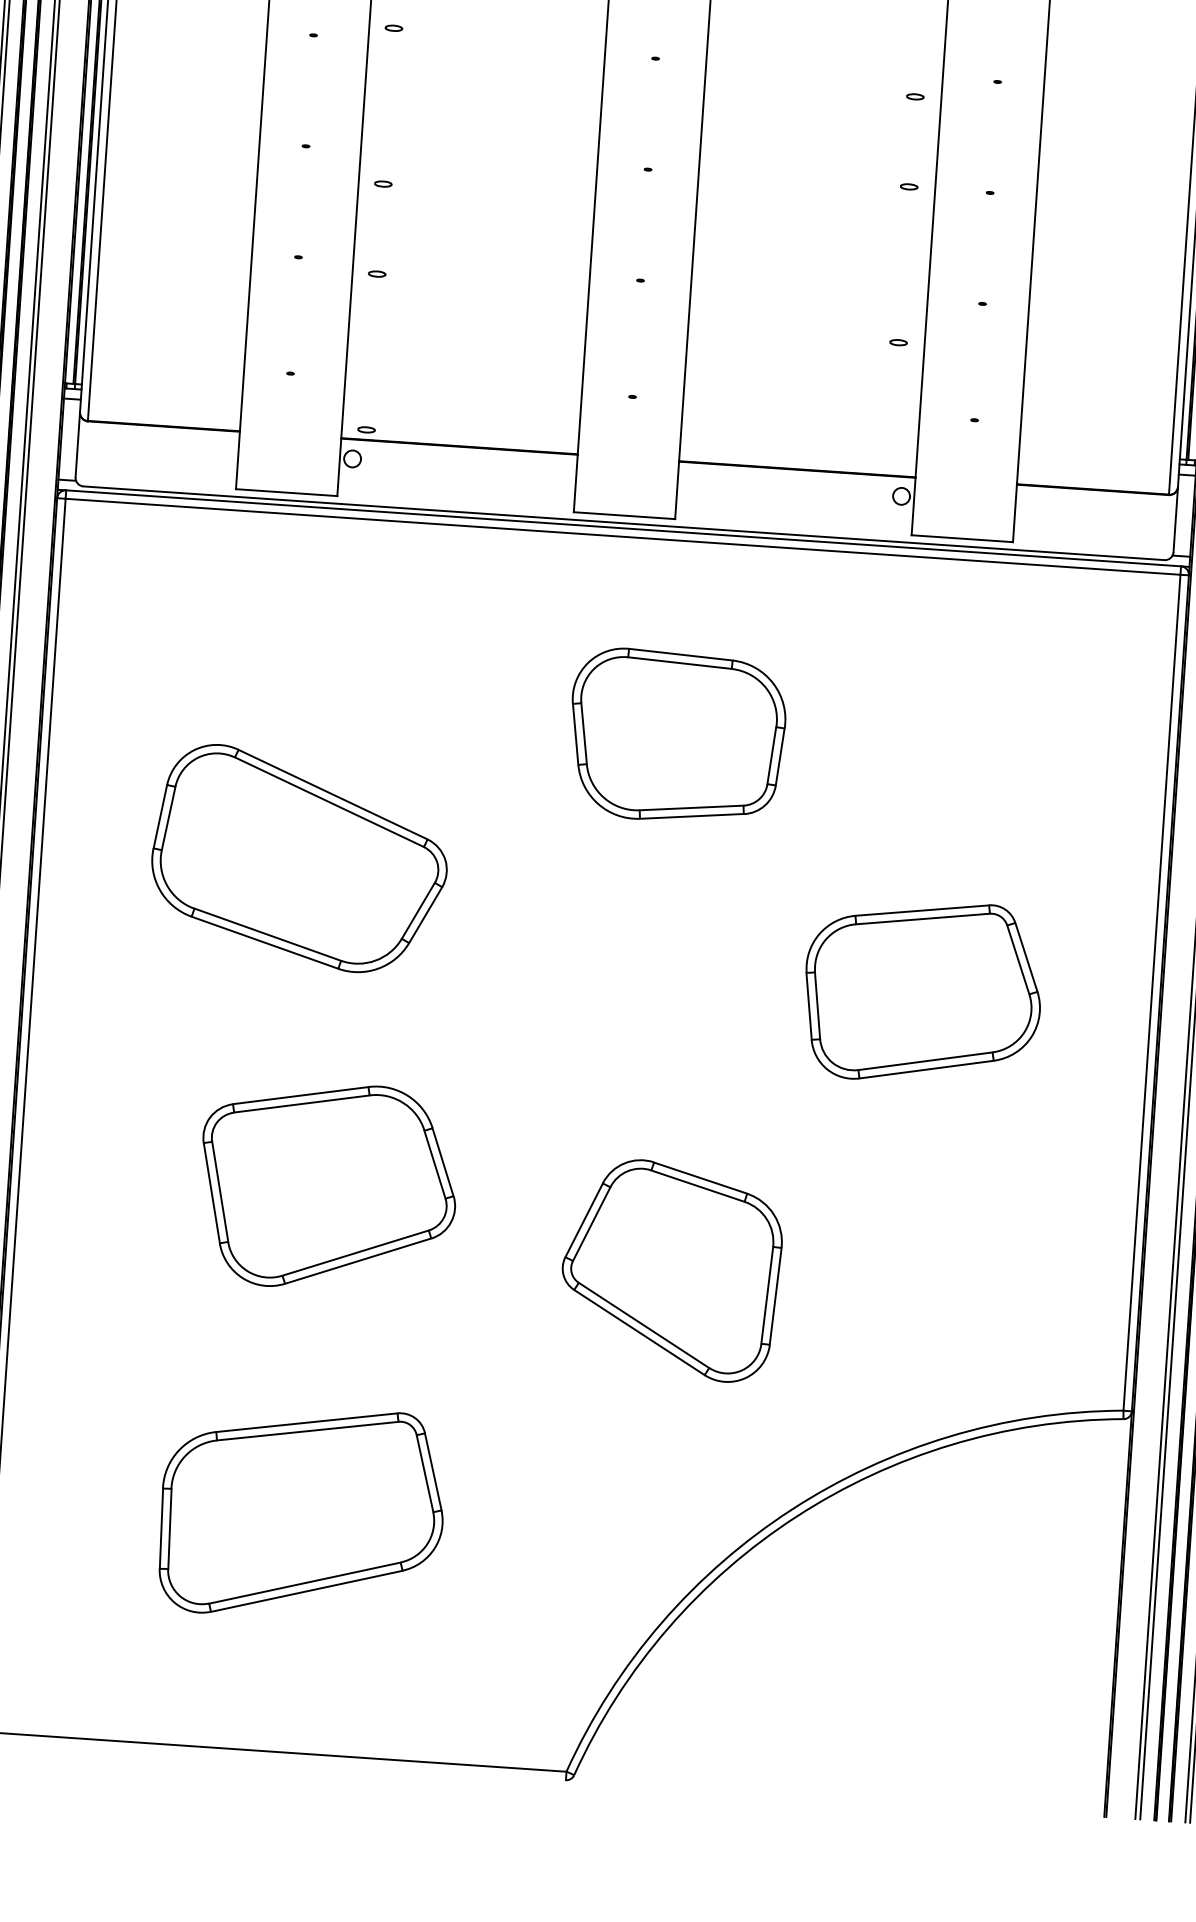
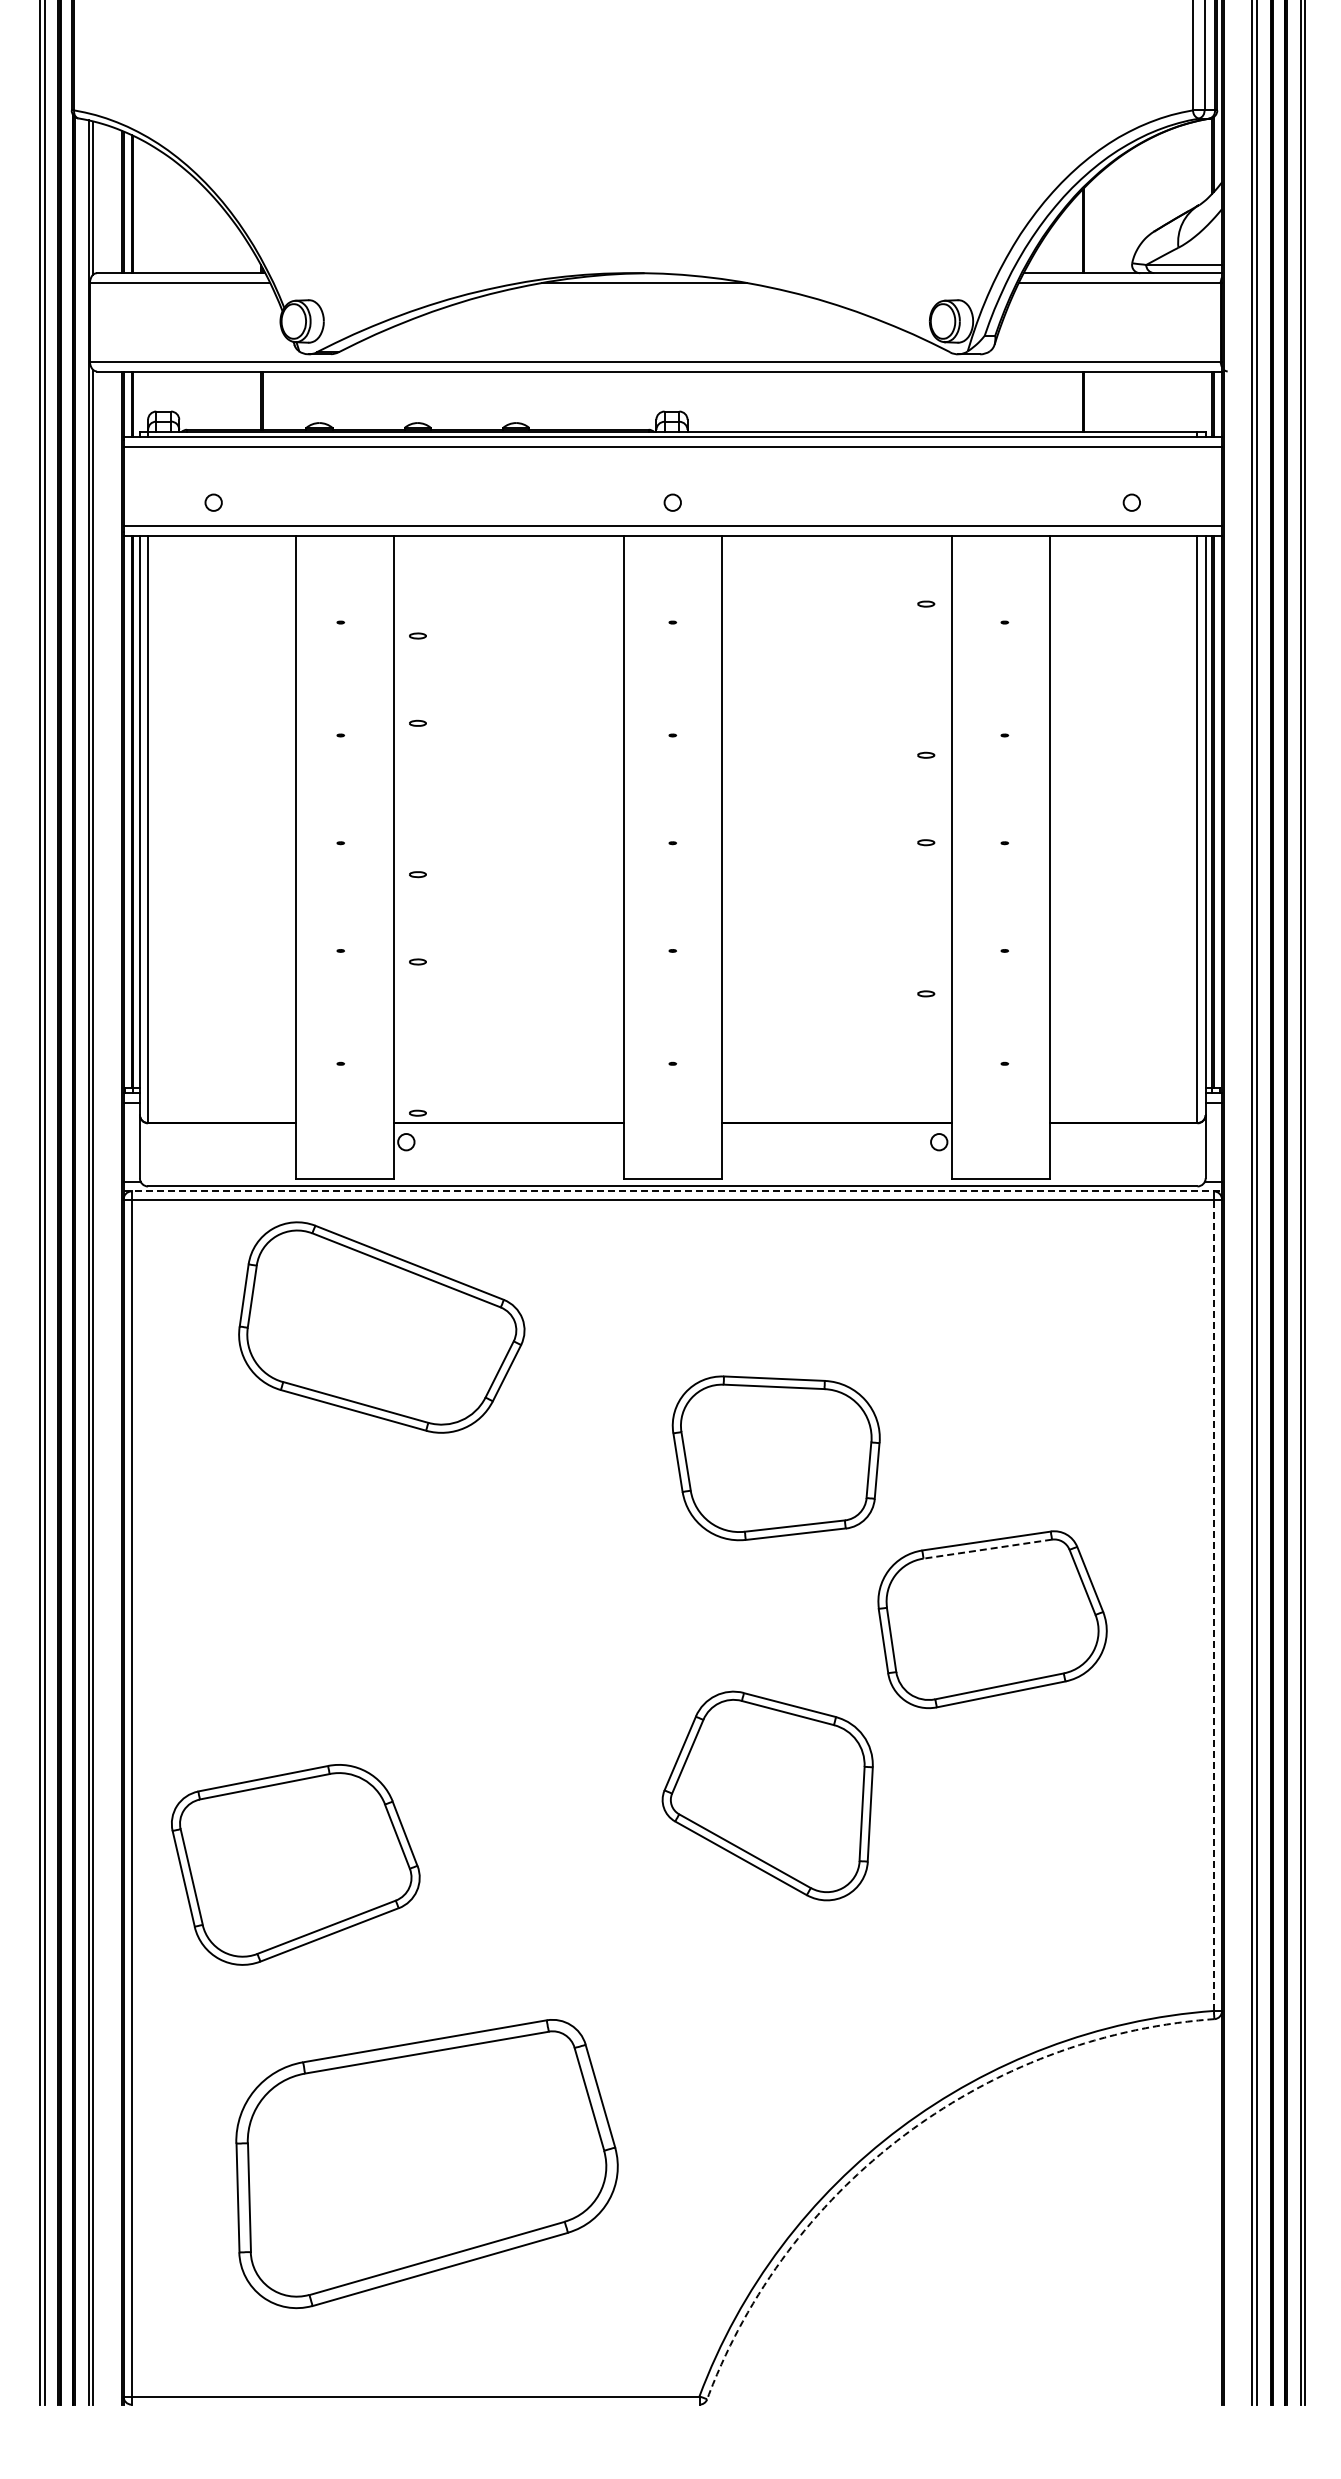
line: (624, 528) -> (673, 1191), solid -> dashed
part: (676, 736) -> (775, 1458), moved
part: (299, 859) -> (381, 1327), moved
line: (922, 919) -> (987, 1549), solid -> dashed
line: (1151, 992) -> (1213, 1605), solid -> dashed
part: (328, 1186) -> (295, 1864), moved
part: (671, 1269) -> (767, 1795), moved
part: (302, 1512) -> (427, 2163), size x1.4
arc: (797, 1516) -> (905, 2134), solid -> dashed

